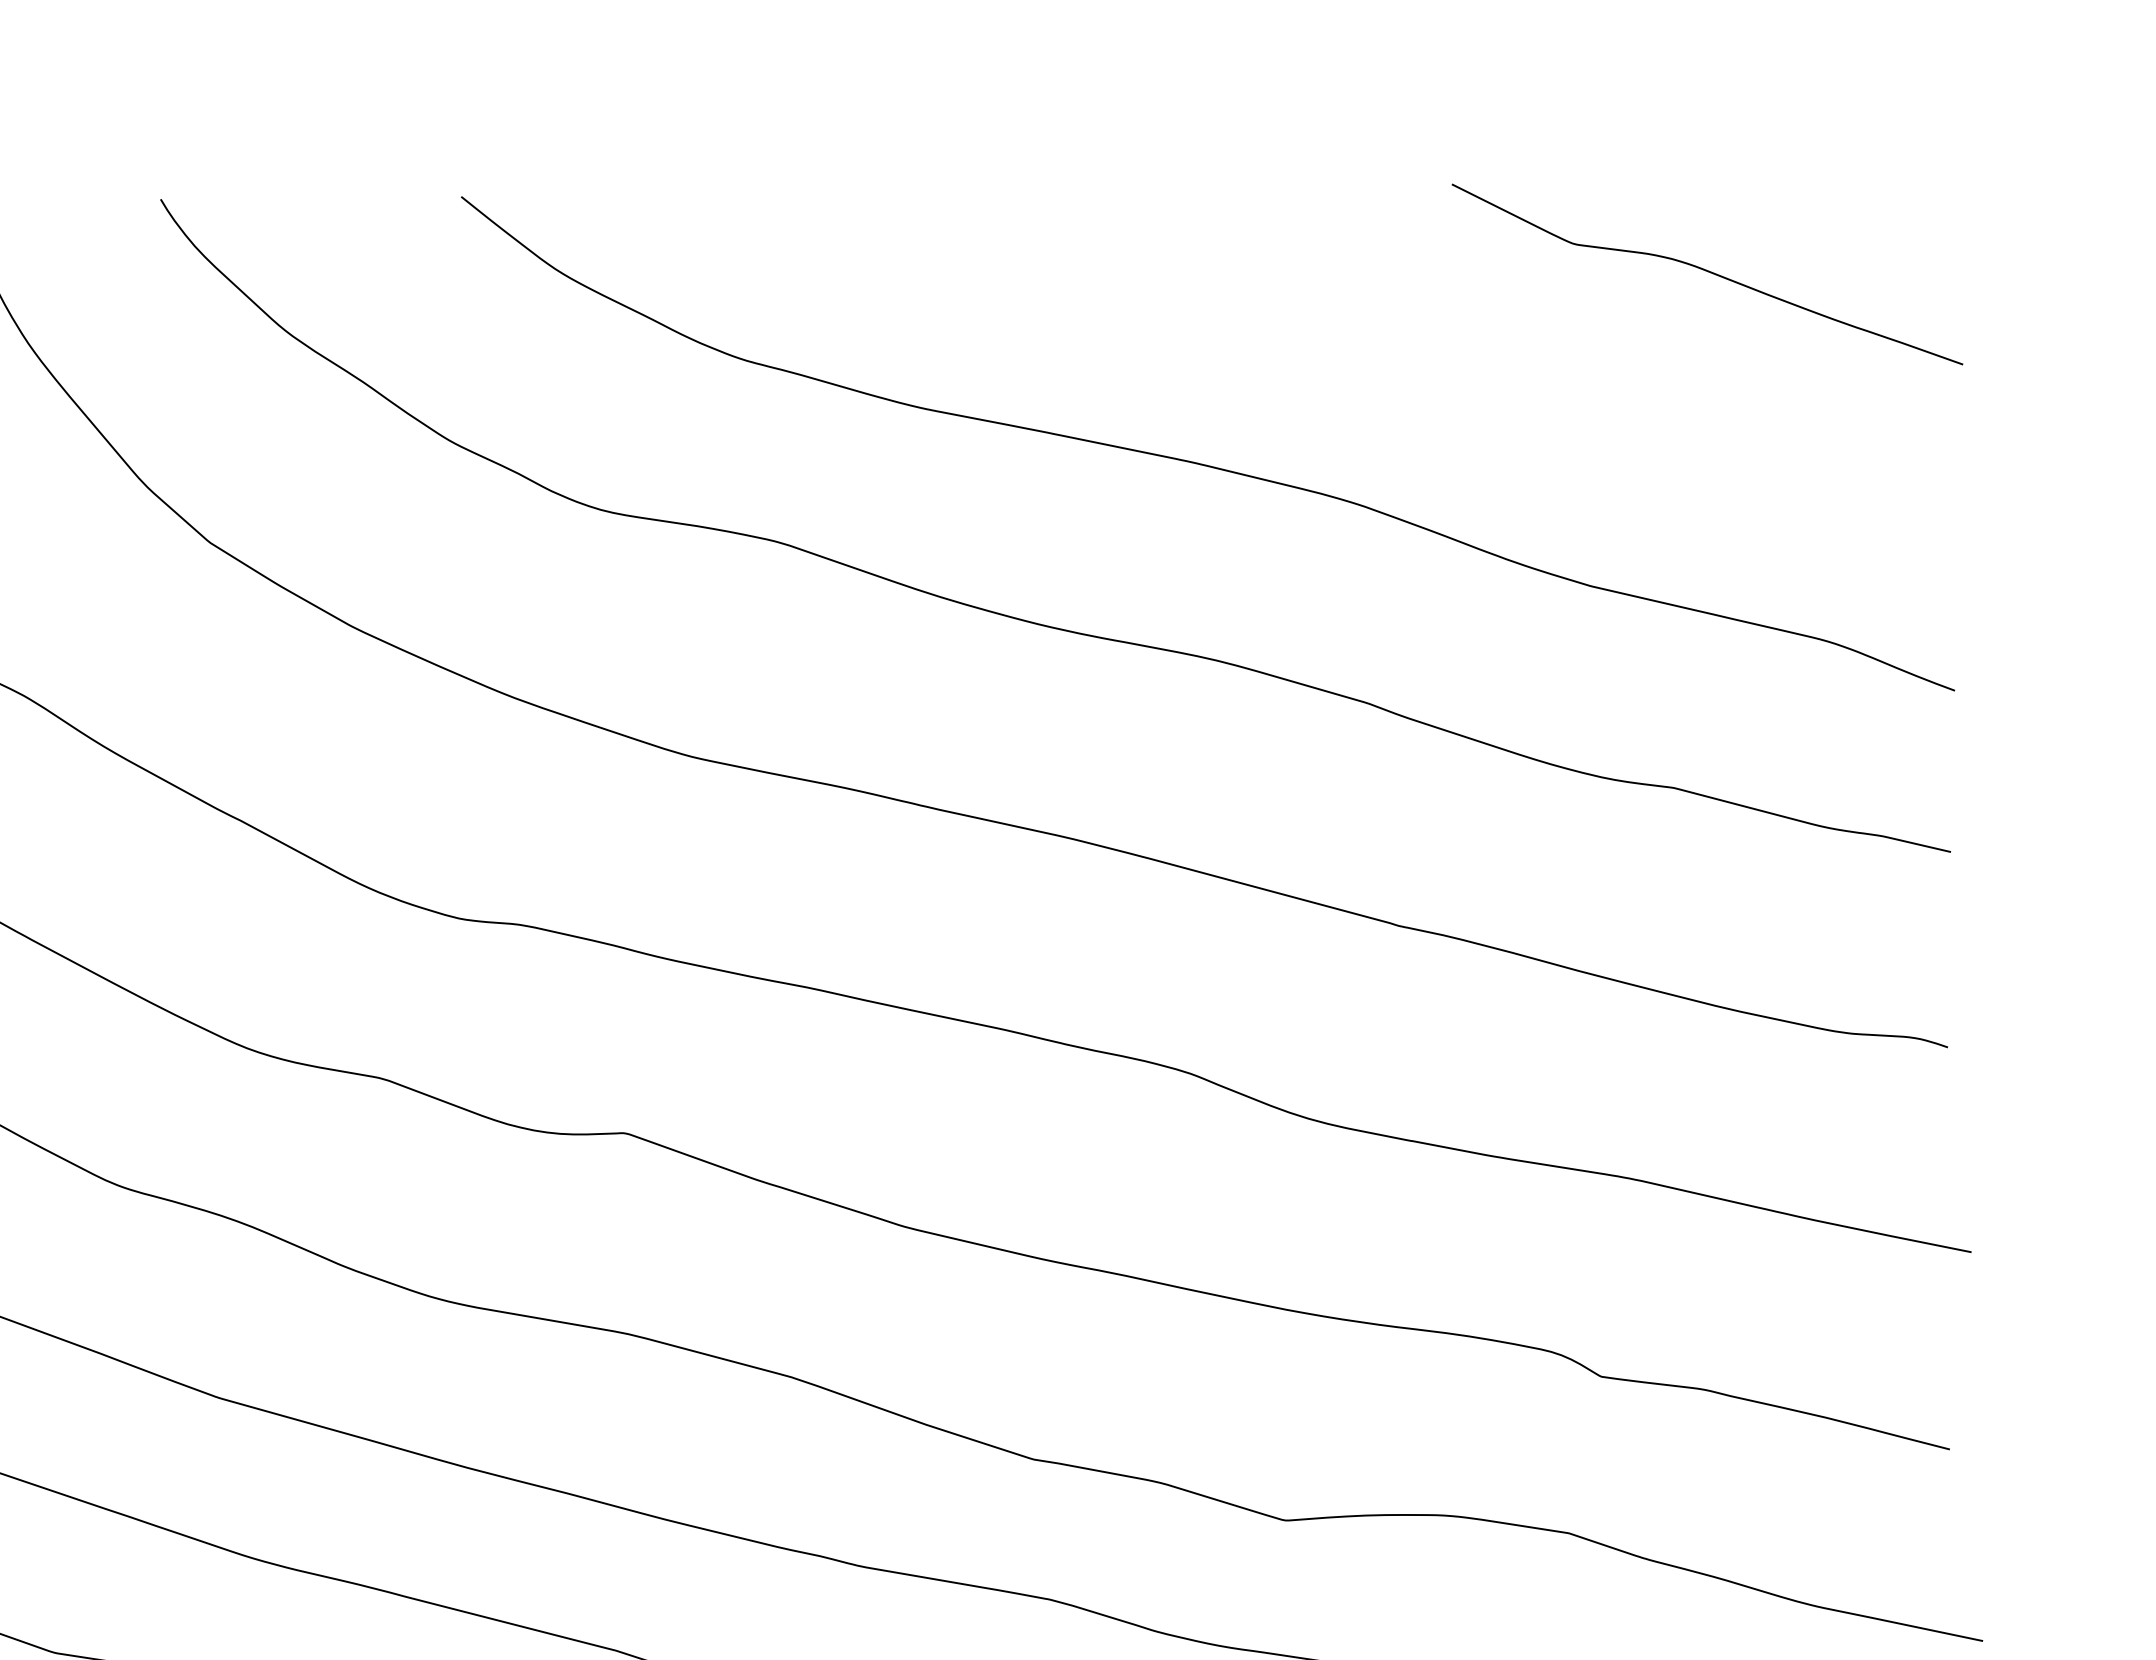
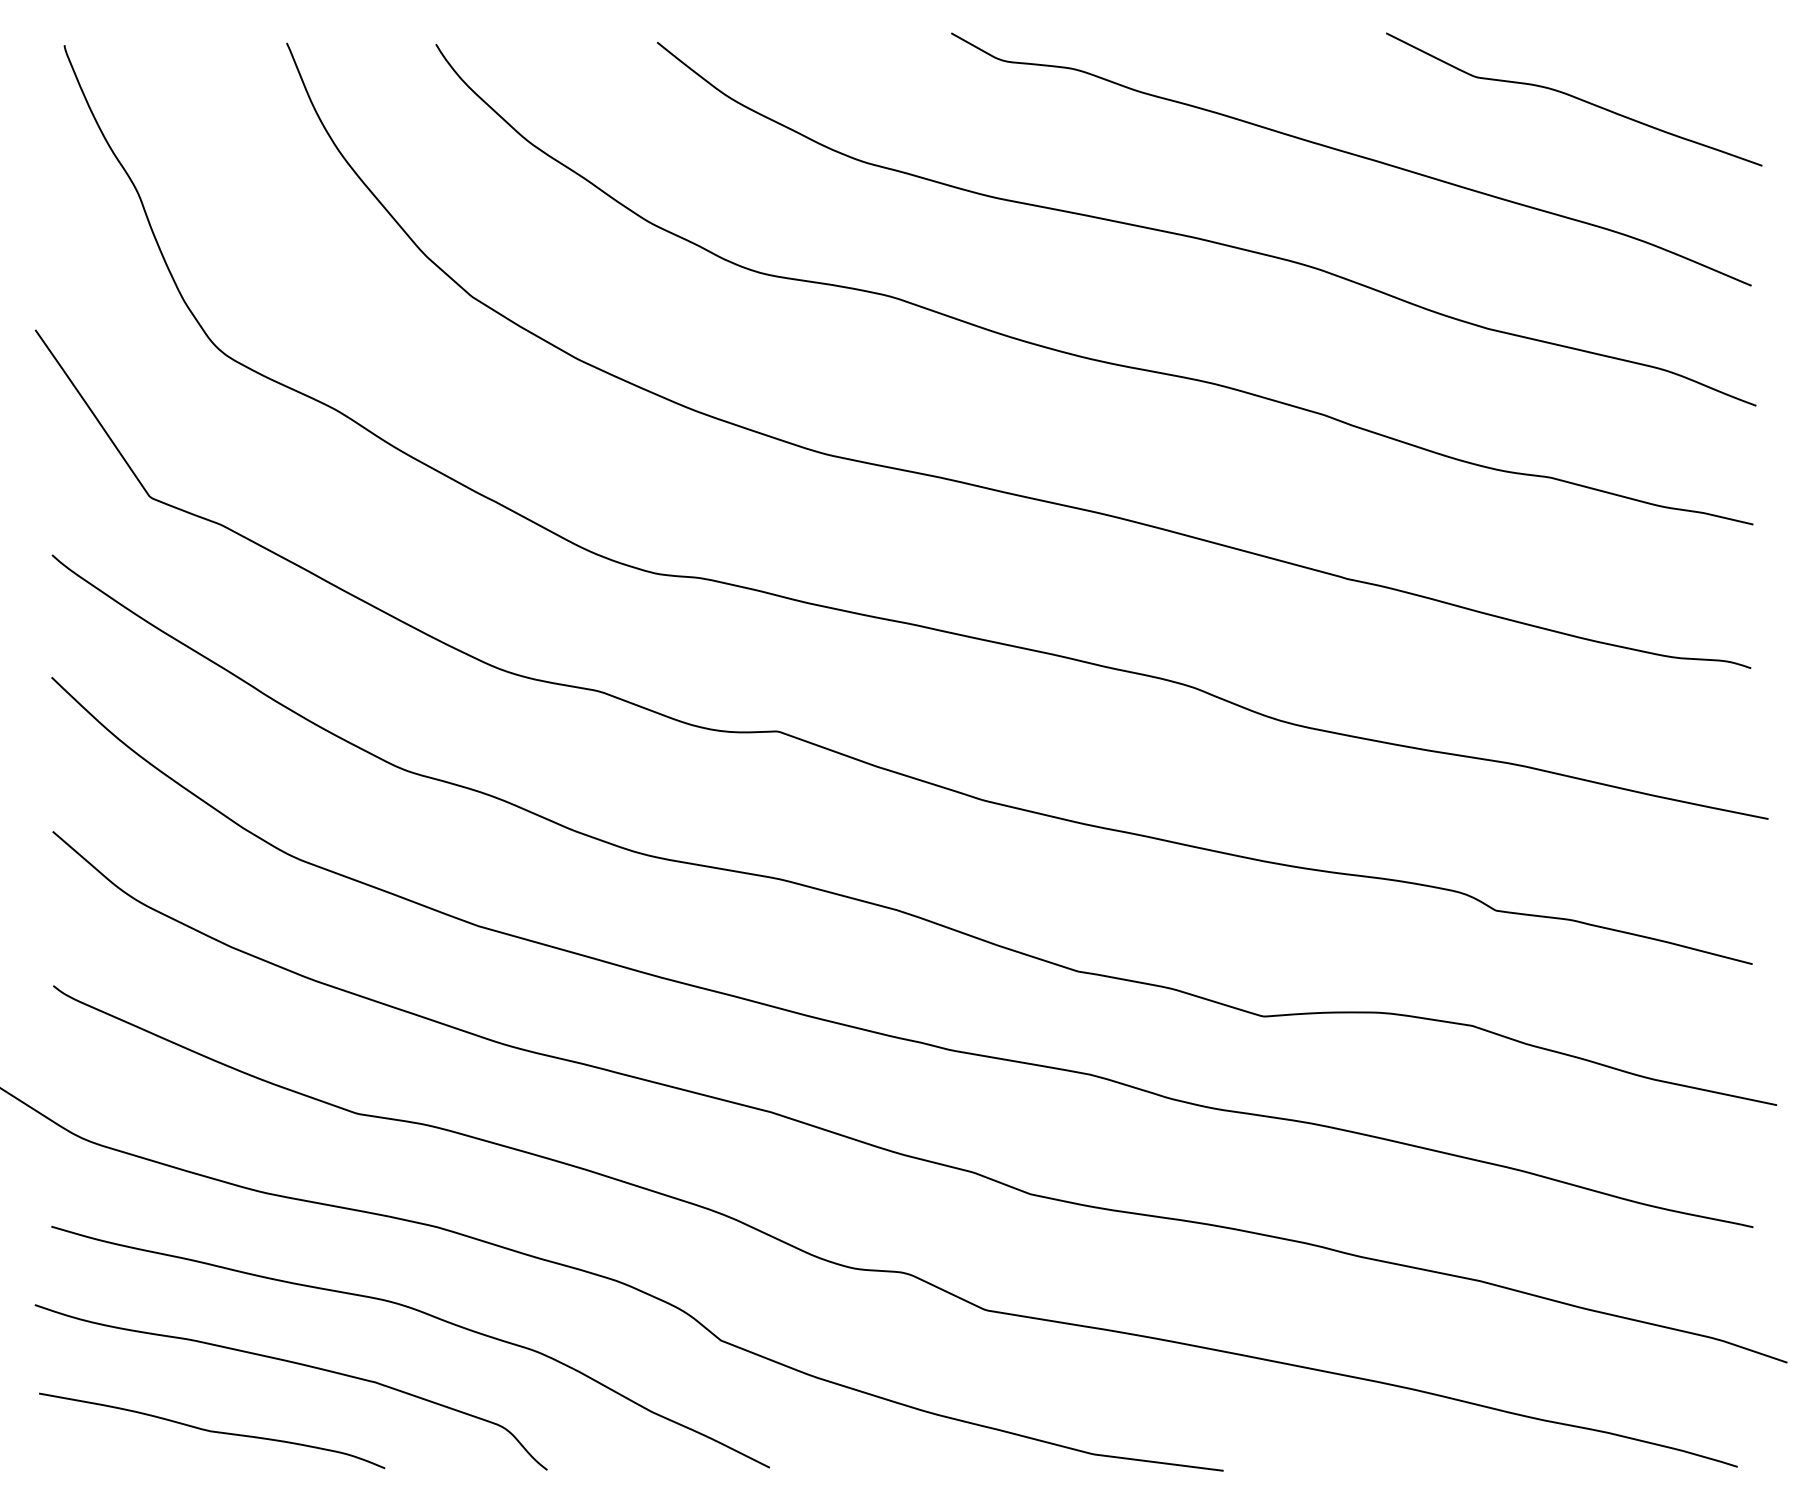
curve: (1406, 350) -> (1352, 155), added

